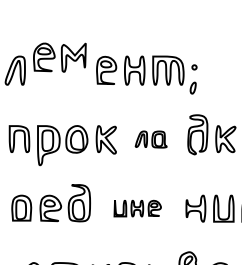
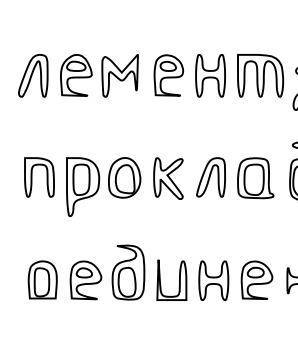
part: (59, 57) -> (98, 75), moved
part: (150, 139) -> (233, 178), size x1.67
part: (137, 208) -> (214, 280), size x1.67

